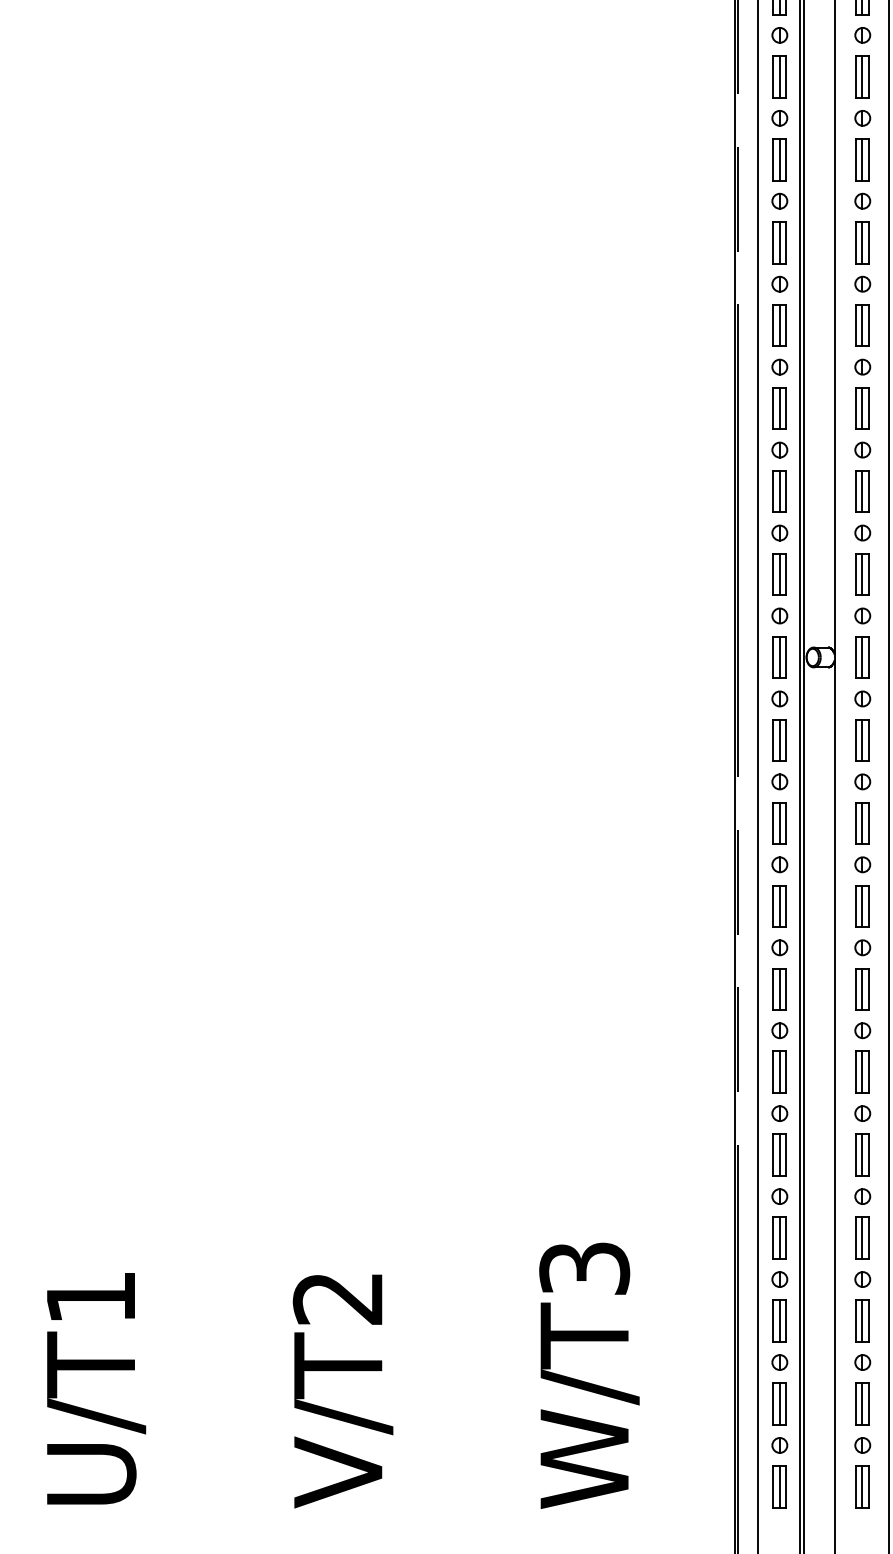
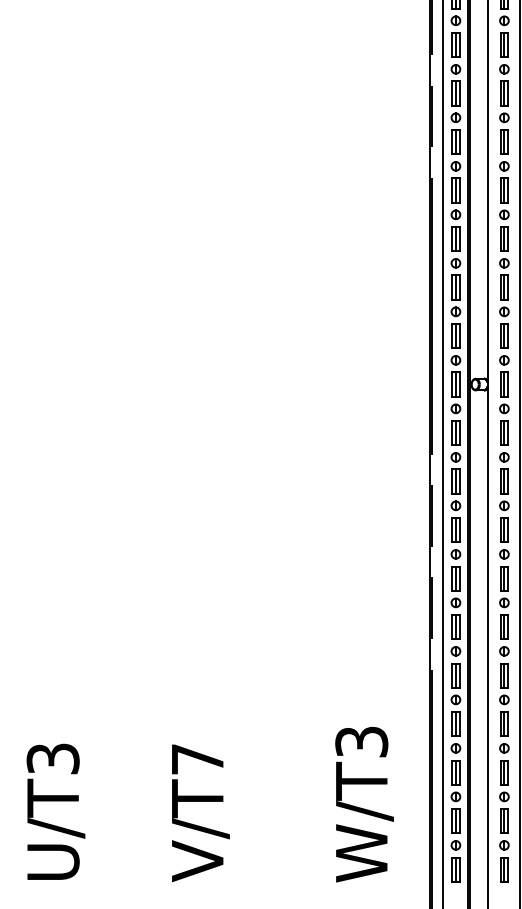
text: (89, 1296) -> (52, 758), U/T1 -> U/T3
text: (337, 1298) -> (197, 759), V/T2 -> V/T7
text: (589, 1375) -> (364, 804), moved

